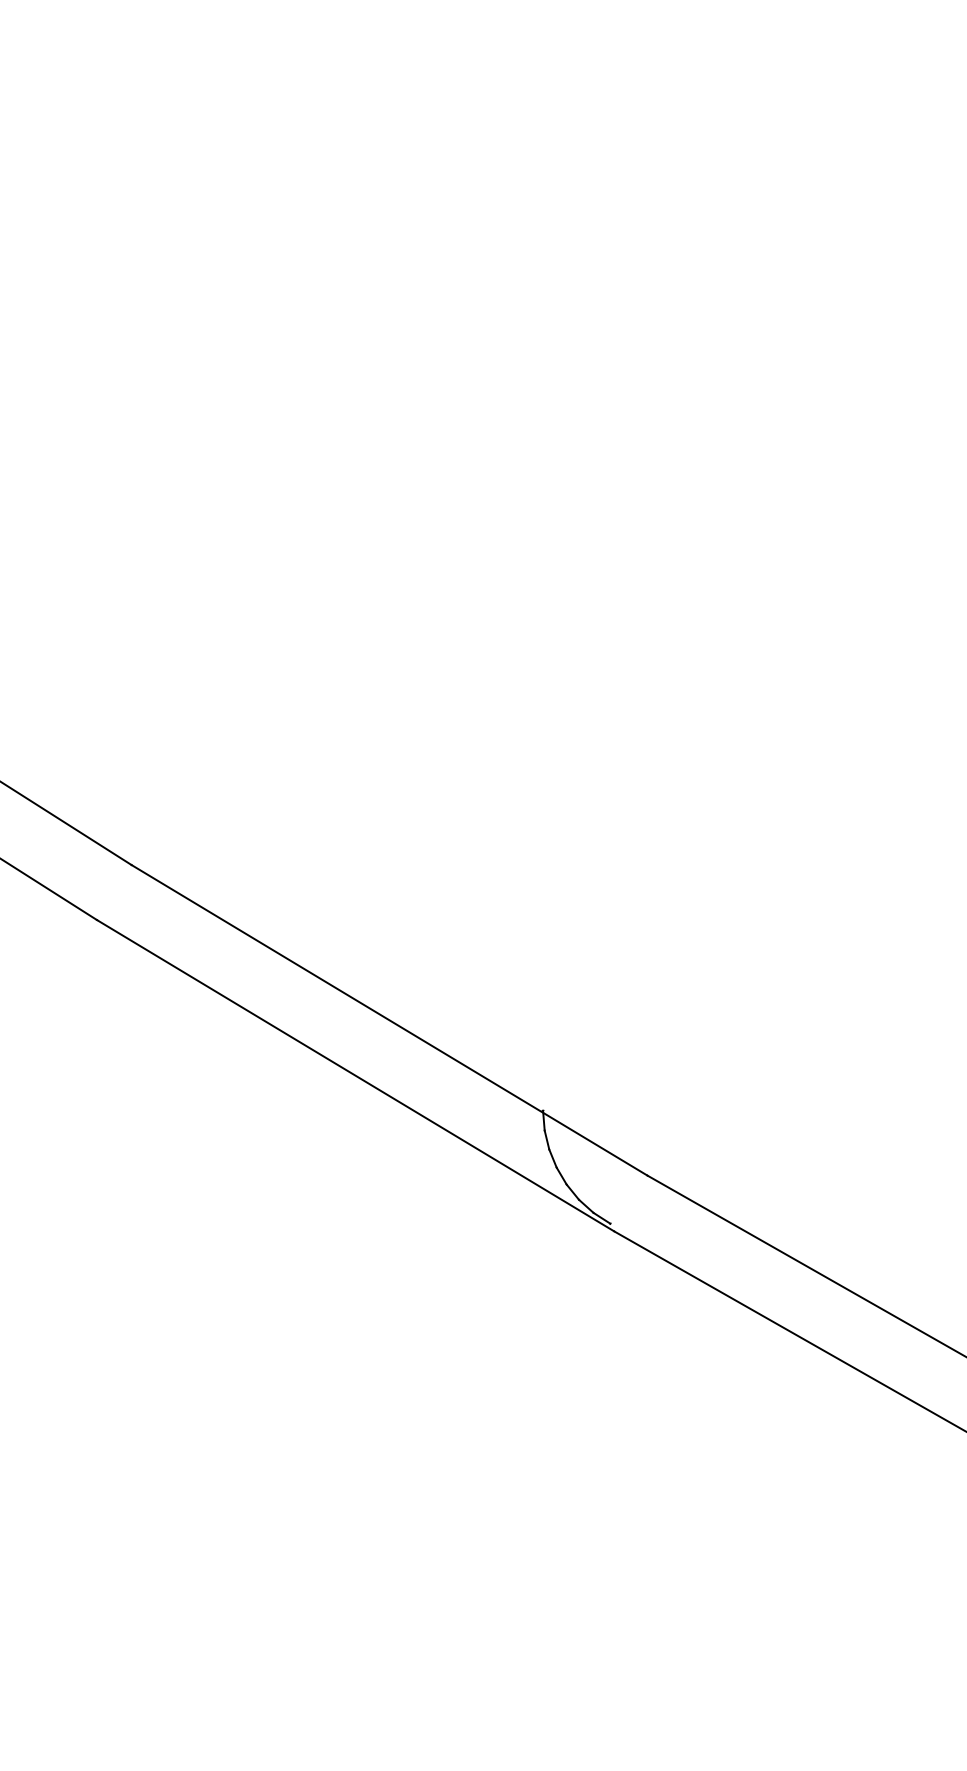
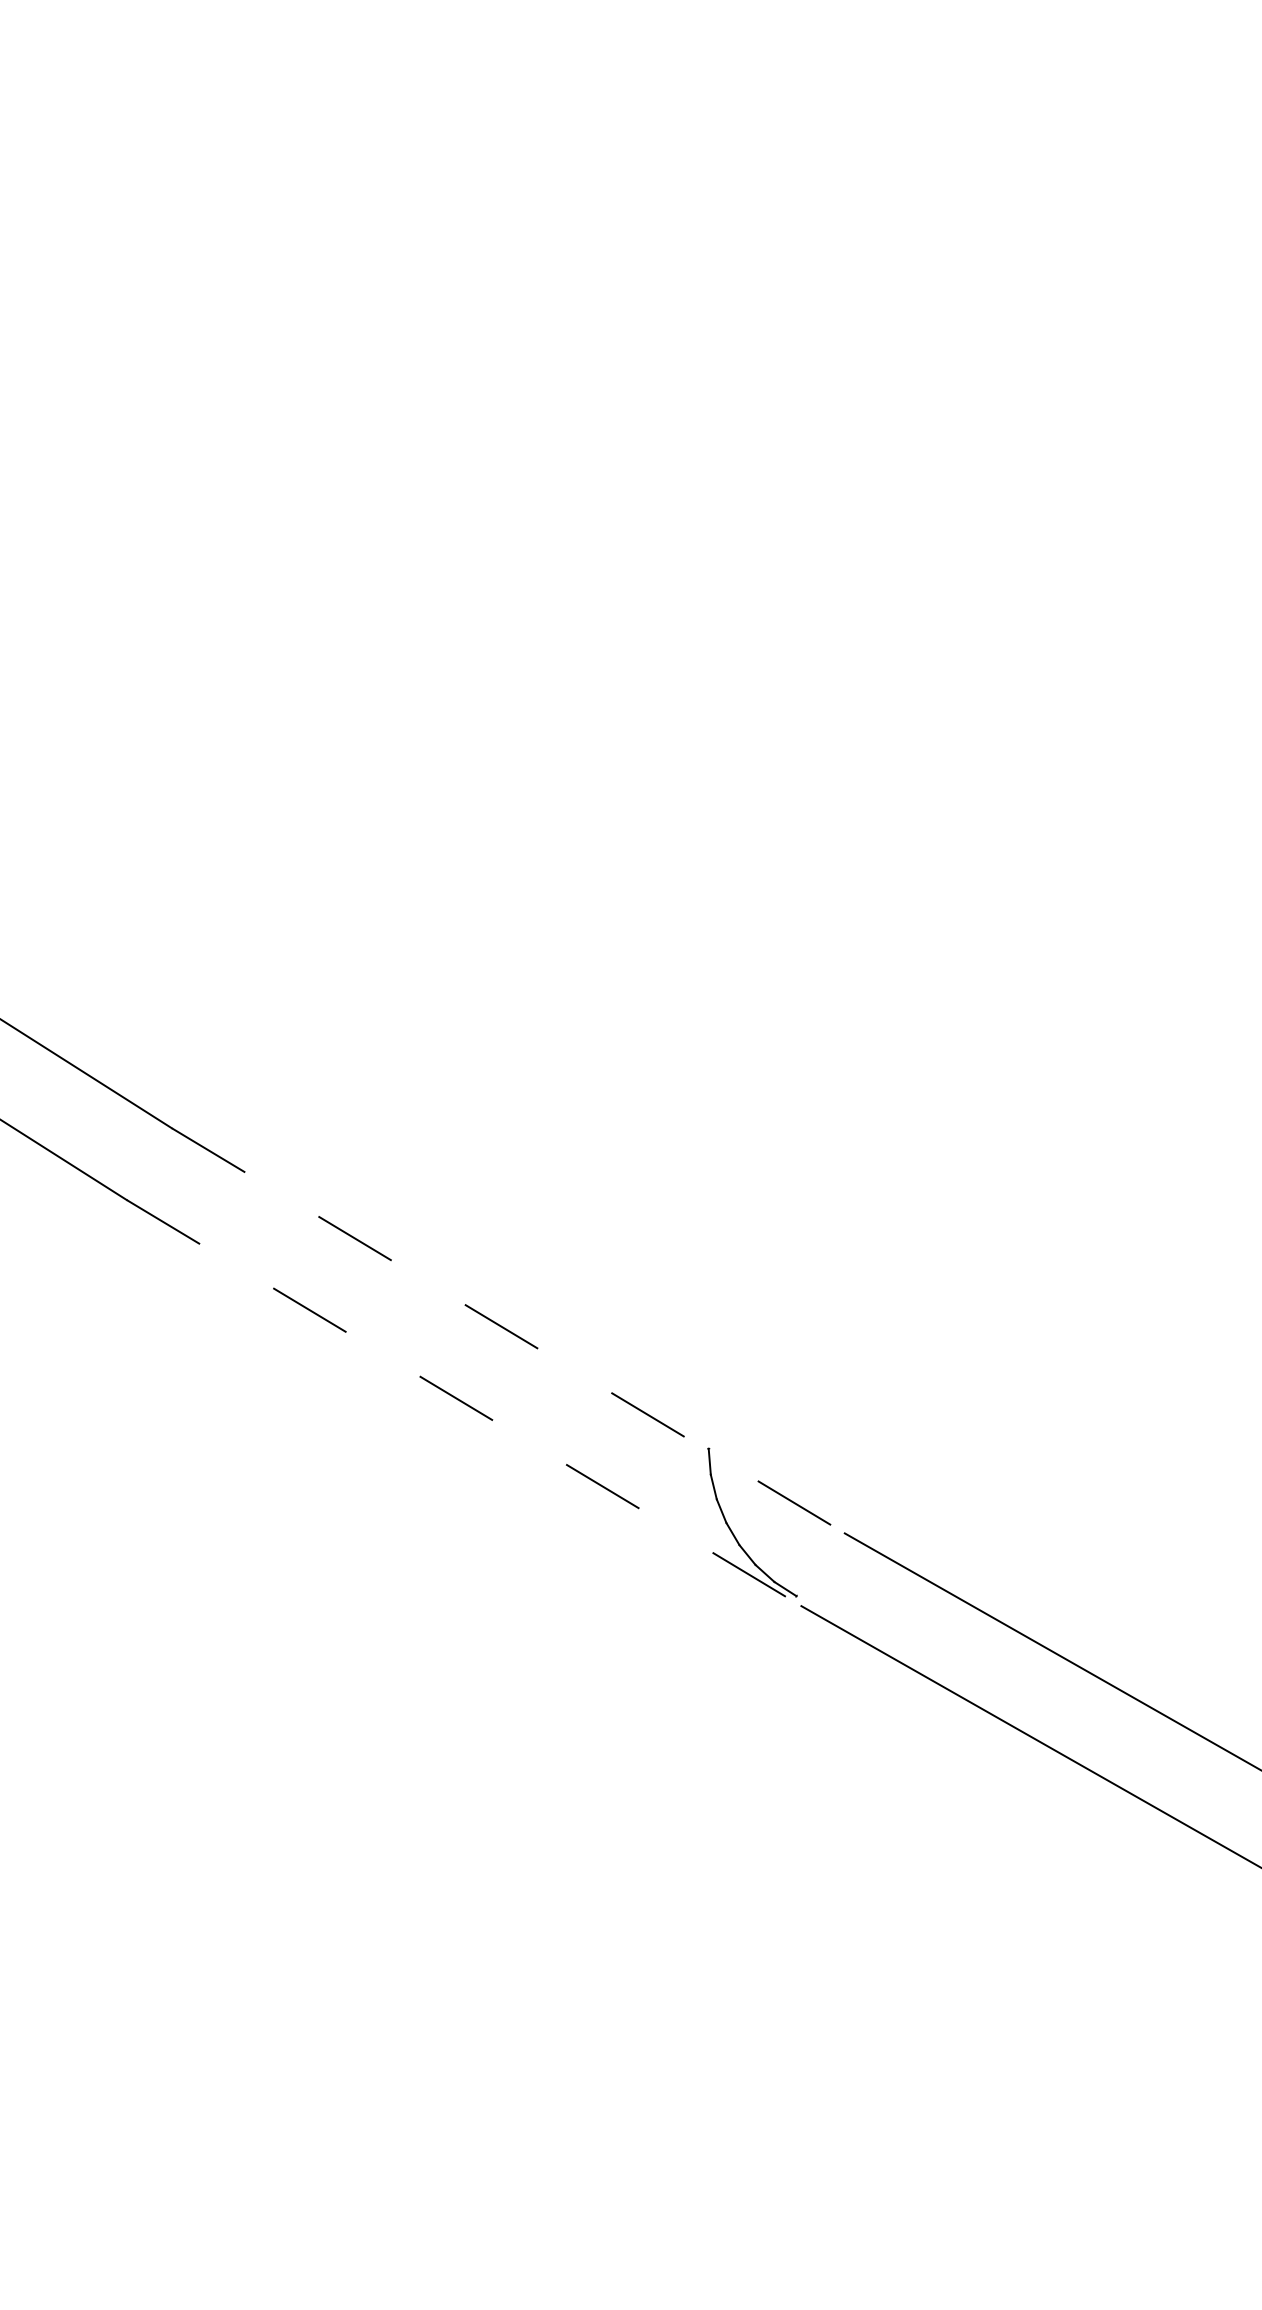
line: (389, 1020) -> (508, 1330), solid -> dashed
line: (355, 1076) -> (464, 1403), solid -> dashed

